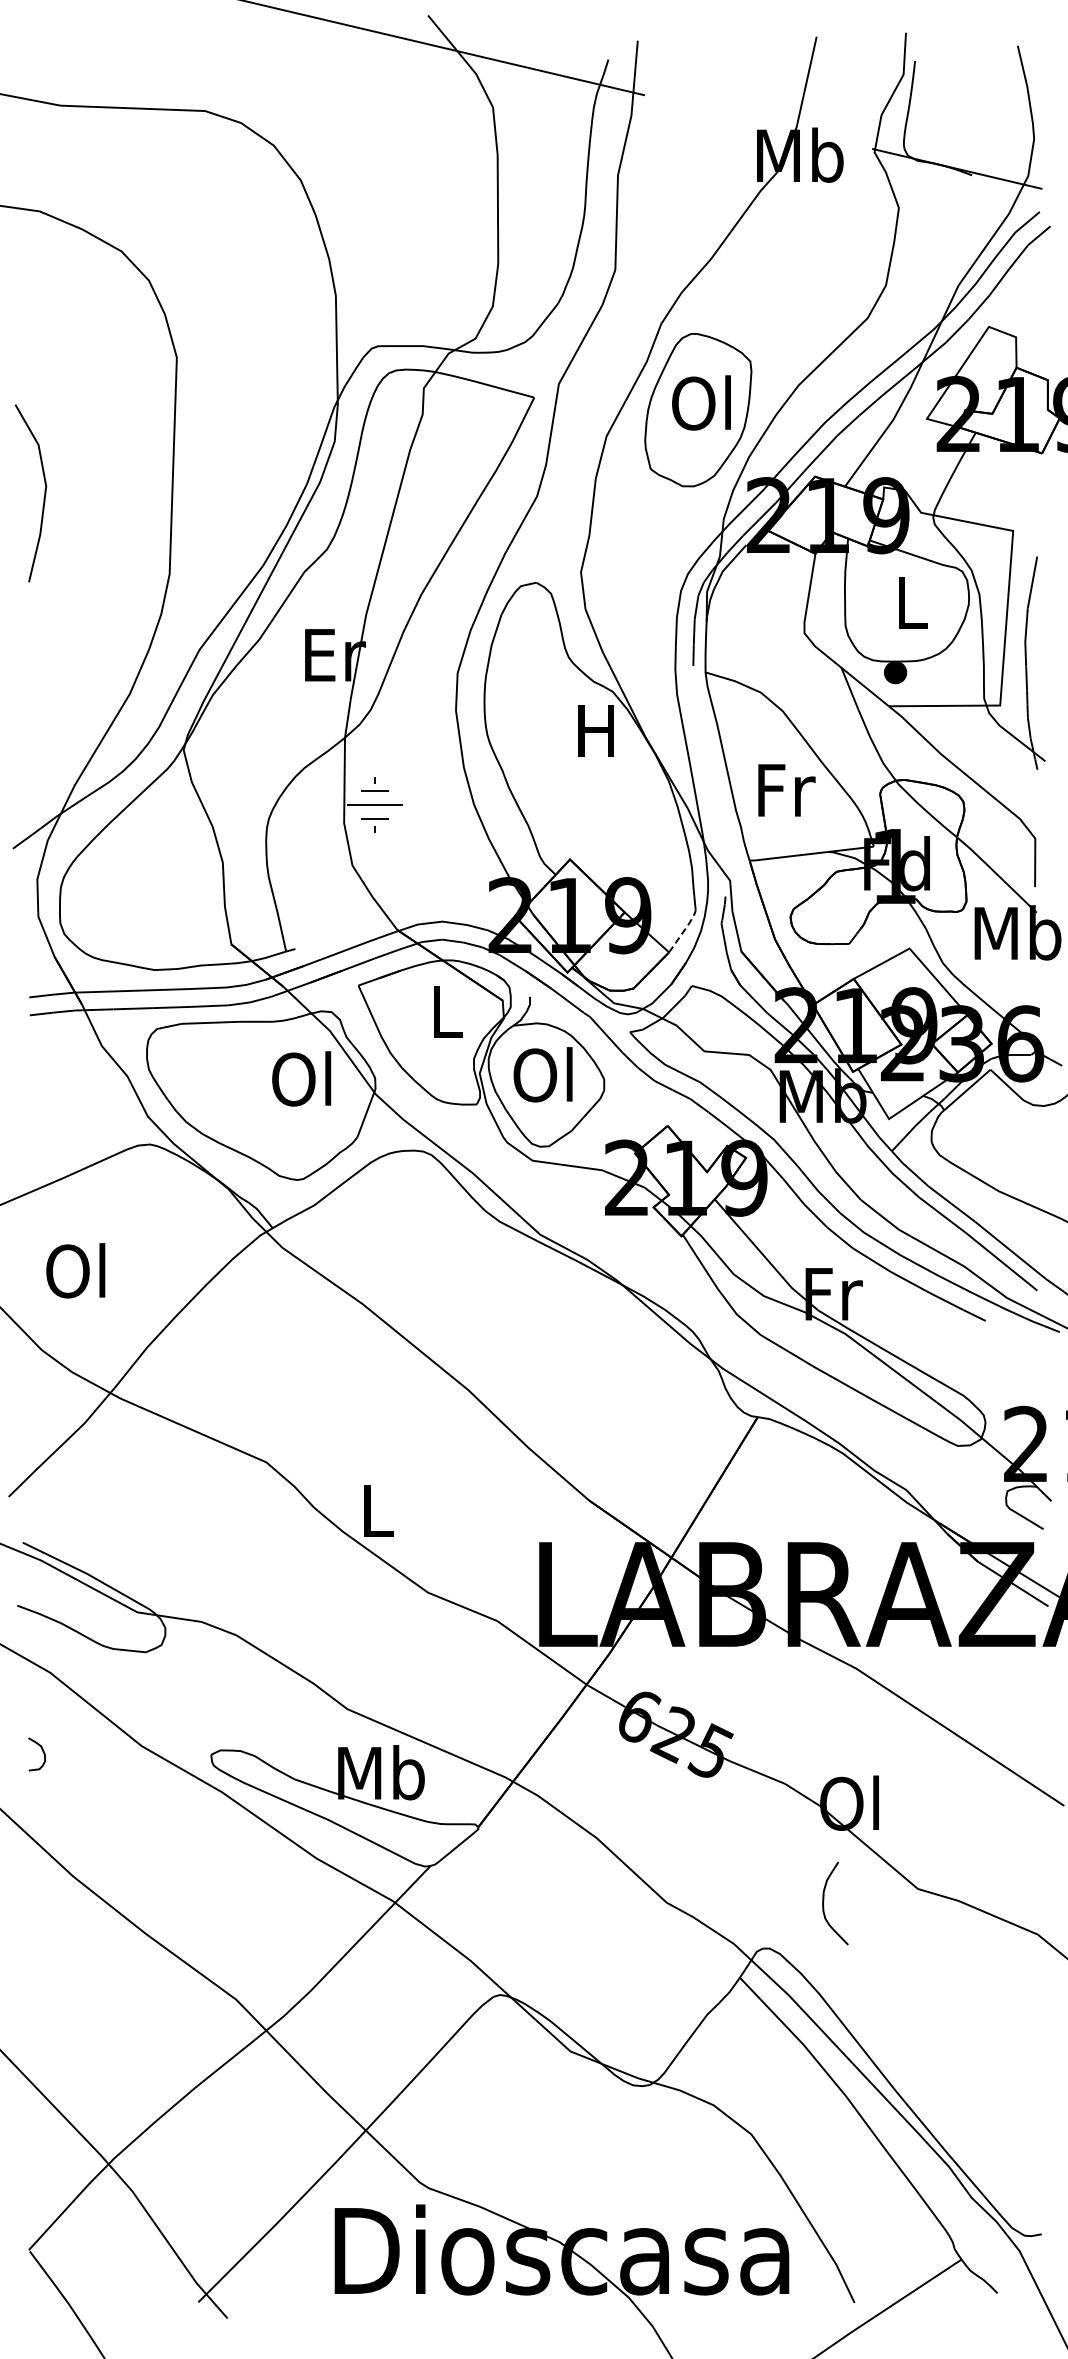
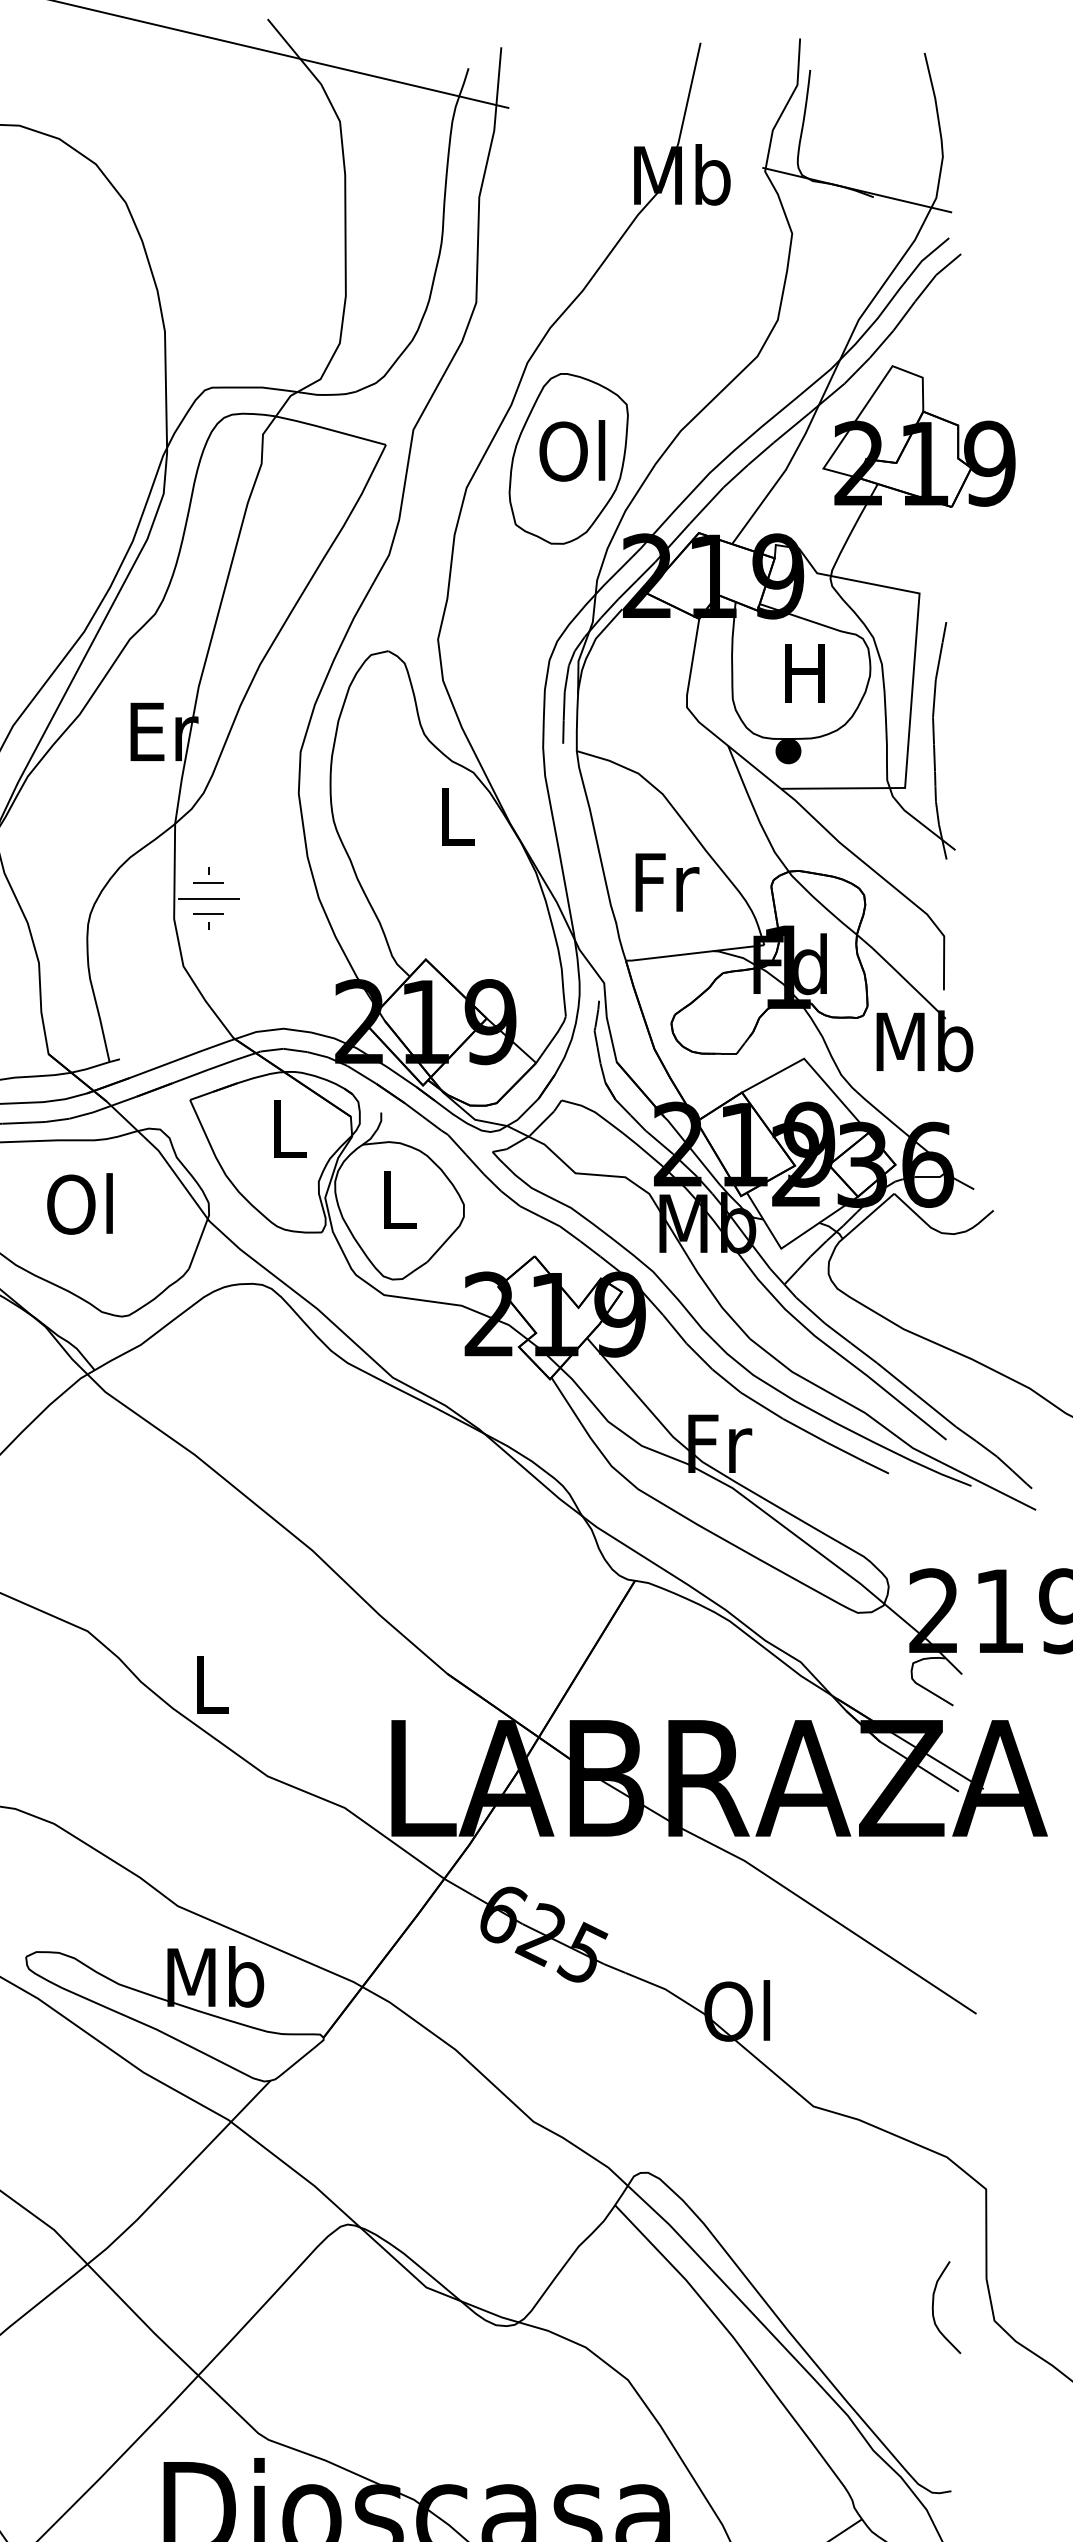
text: (910, 602) -> (805, 673), L -> H
text: (595, 730) -> (454, 815), H -> L
line: (684, 931) -> (553, 1039), dashed -> solid
text: (542, 1074) -> (395, 1199), Ol -> L
text: (301, 1078) -> (79, 1203), moved
curve: (824, 1901) -> (934, 2305), moved

